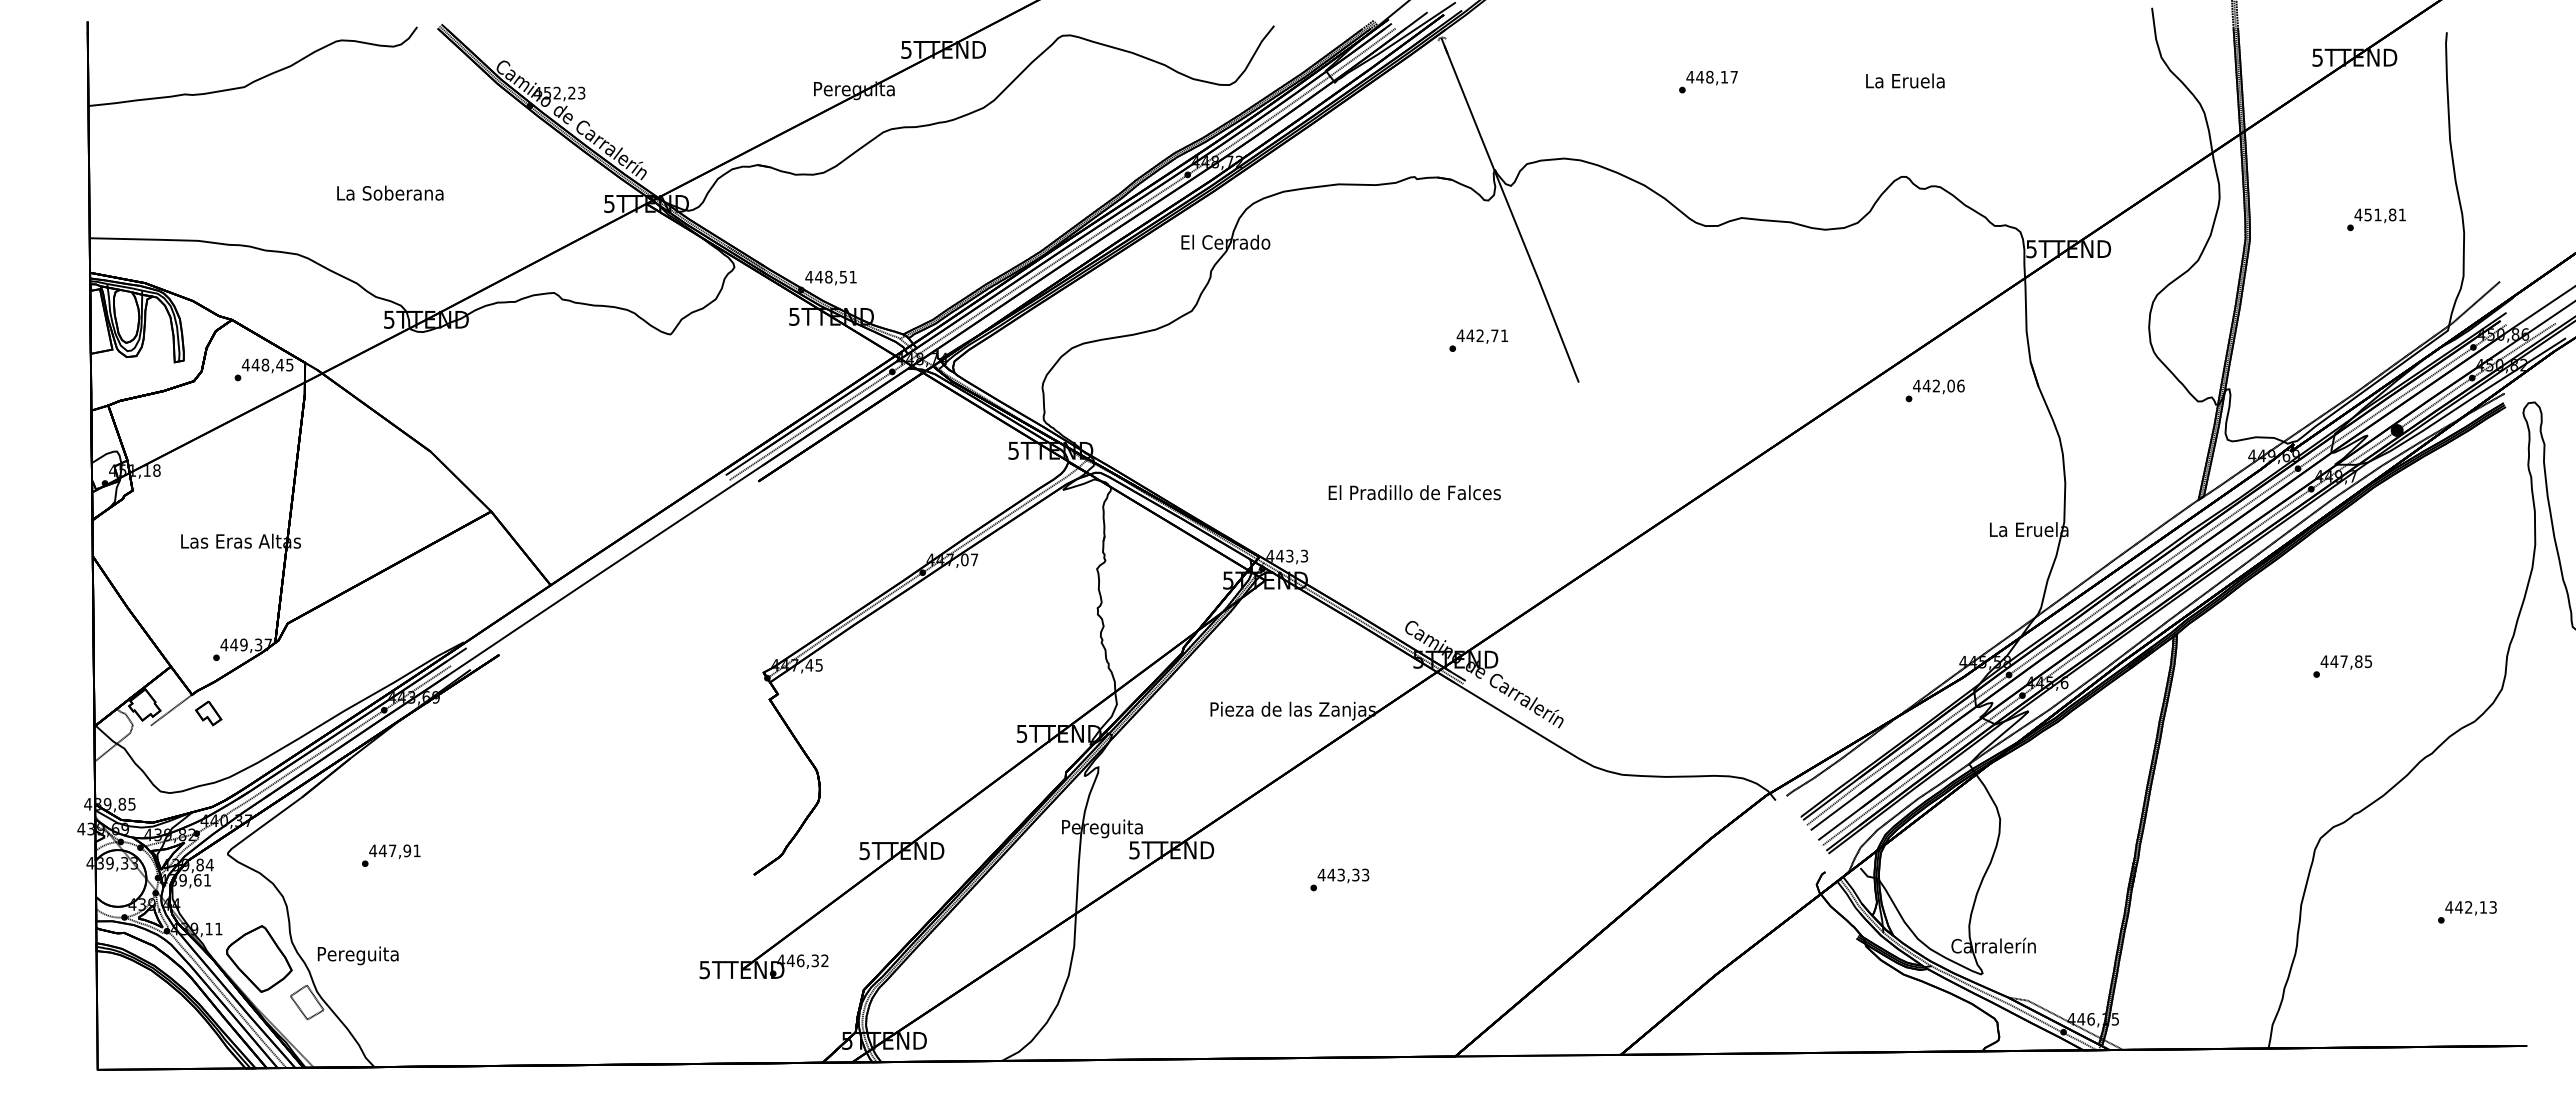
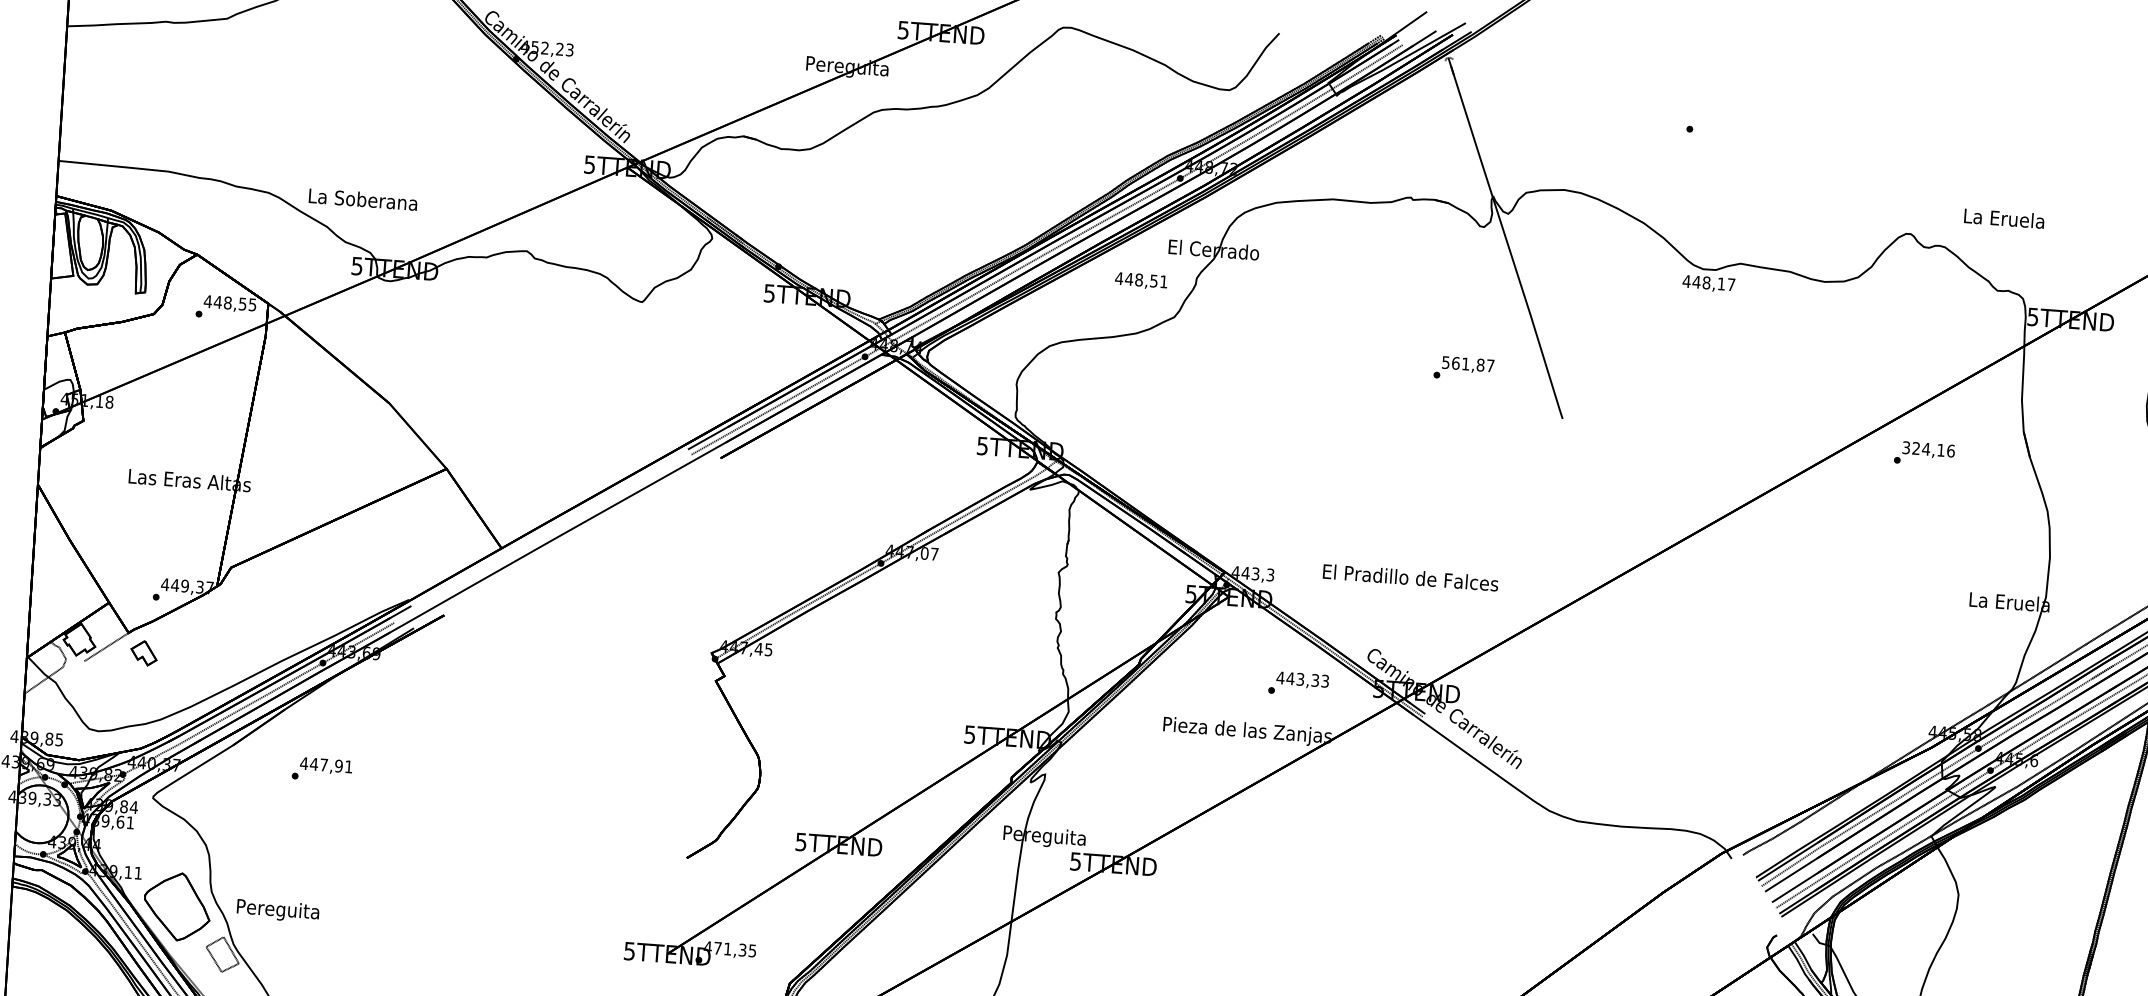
text: (1711, 77) -> (1708, 283), moved
text: (1905, 80) -> (2004, 218), moved
text: (390, 192) -> (363, 198), moved
text: (830, 277) -> (1140, 280), moved
text: (1482, 335) -> (1468, 363), 442,71 -> 561,87
text: (280, 364) -> (243, 303), 448,45 -> 448,55
text: (1933, 385) -> (1923, 448), 442,06 -> 324,16
text: (1414, 492) -> (1410, 577), moved
text: (391, 855) -> (322, 769), moved
text: (1339, 879) -> (1298, 683), moved
text: (807, 960) -> (734, 949), 446,32 -> 471,35

